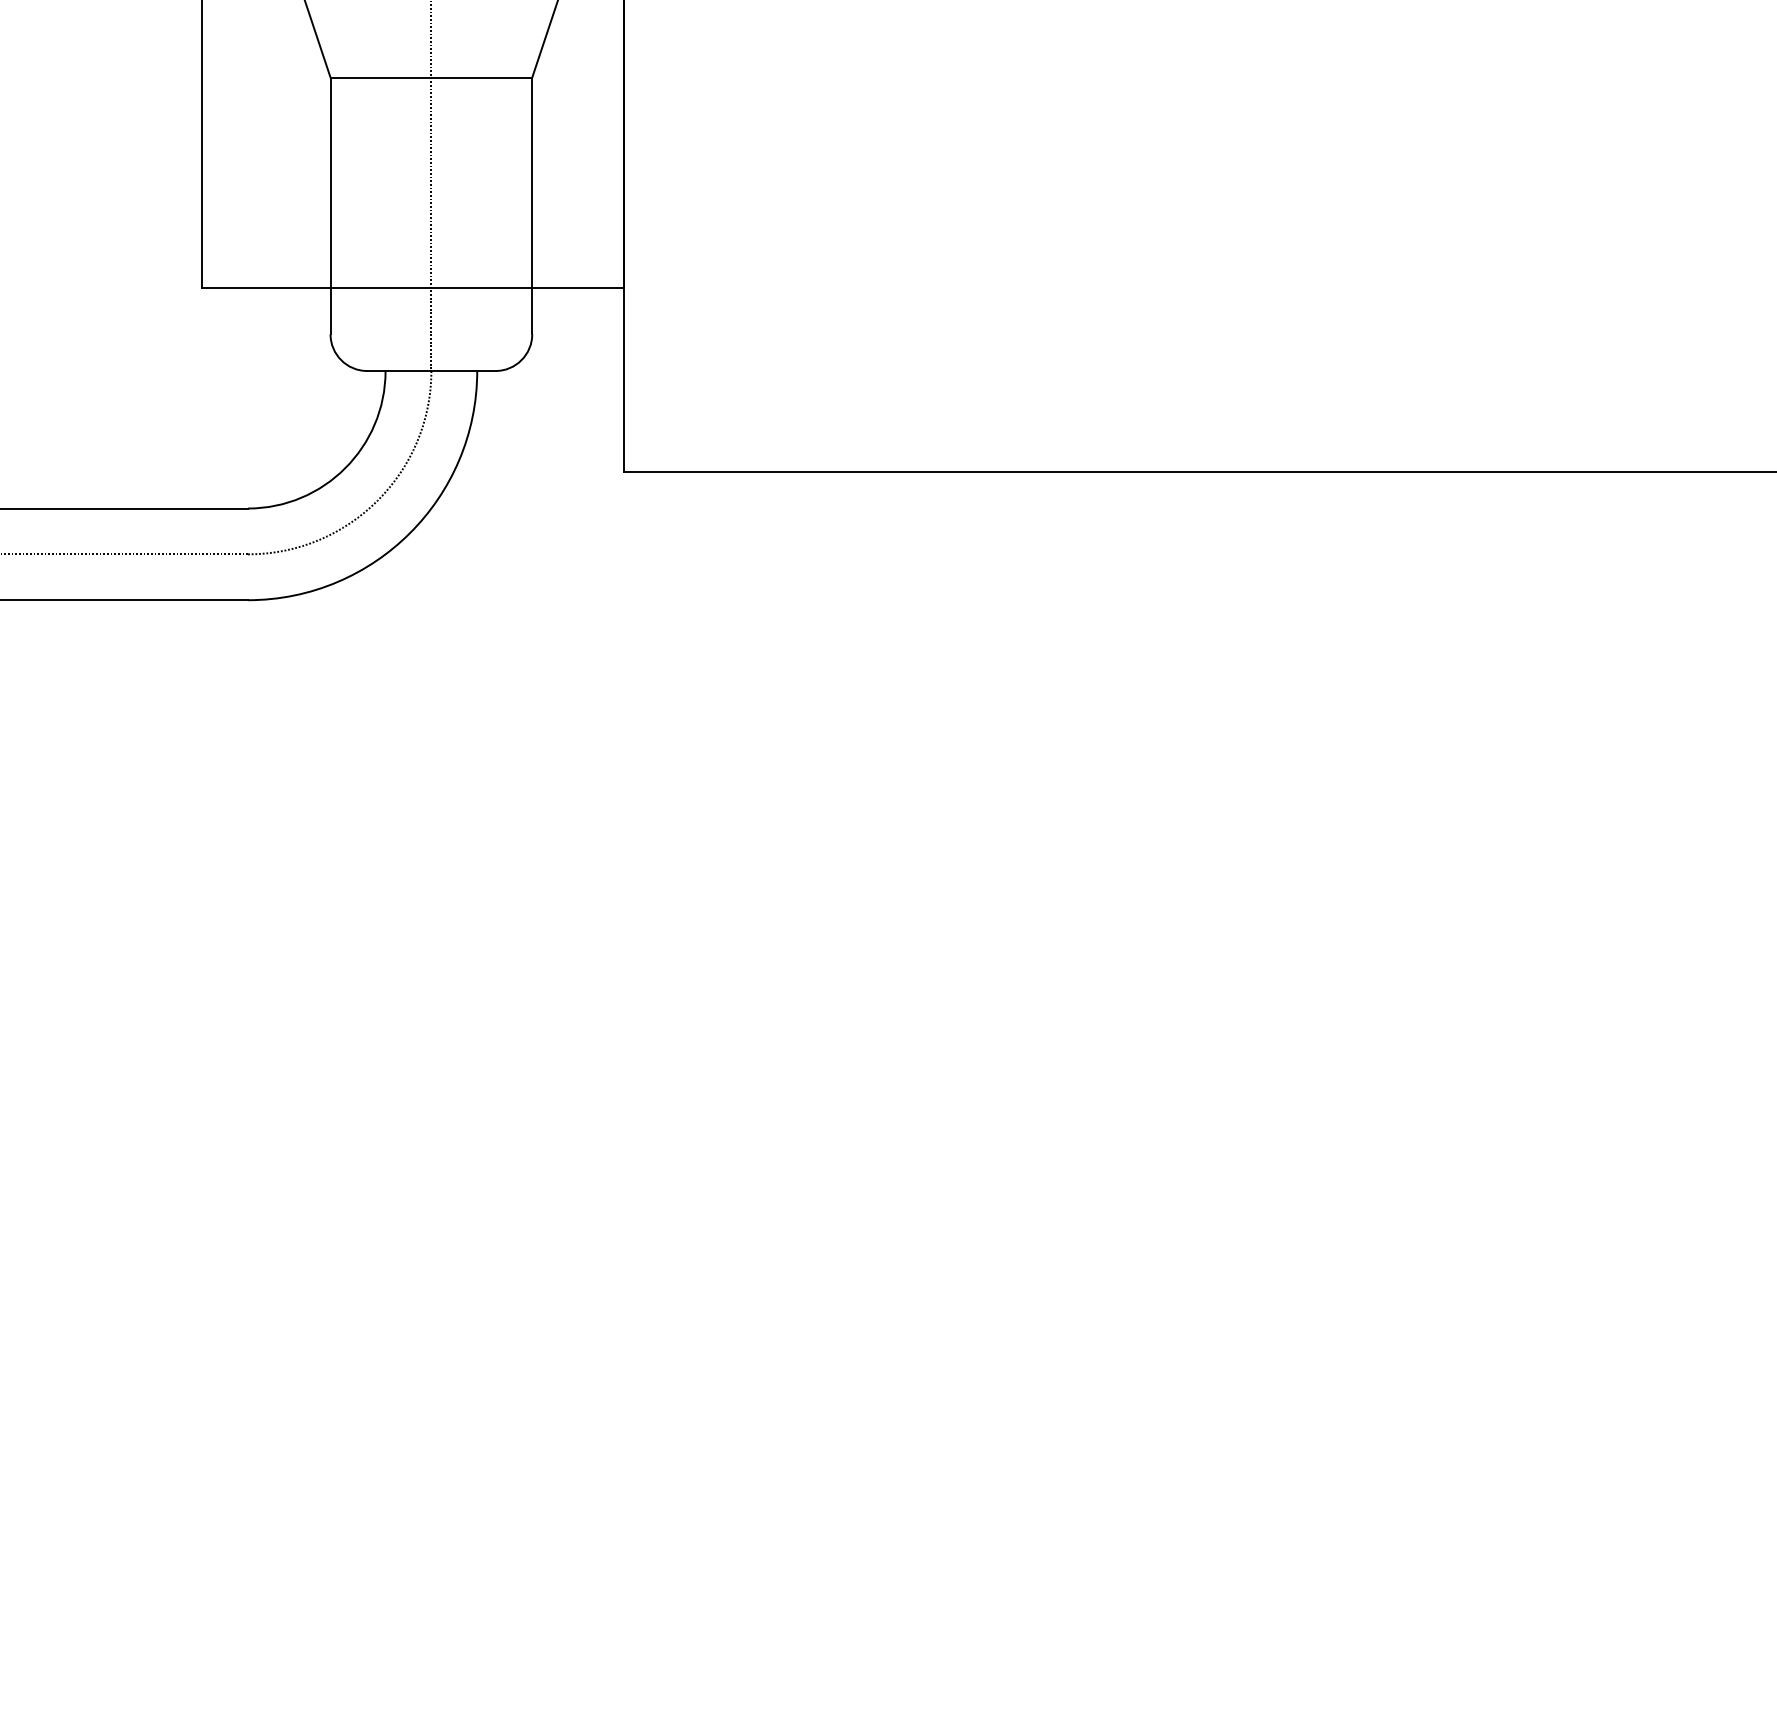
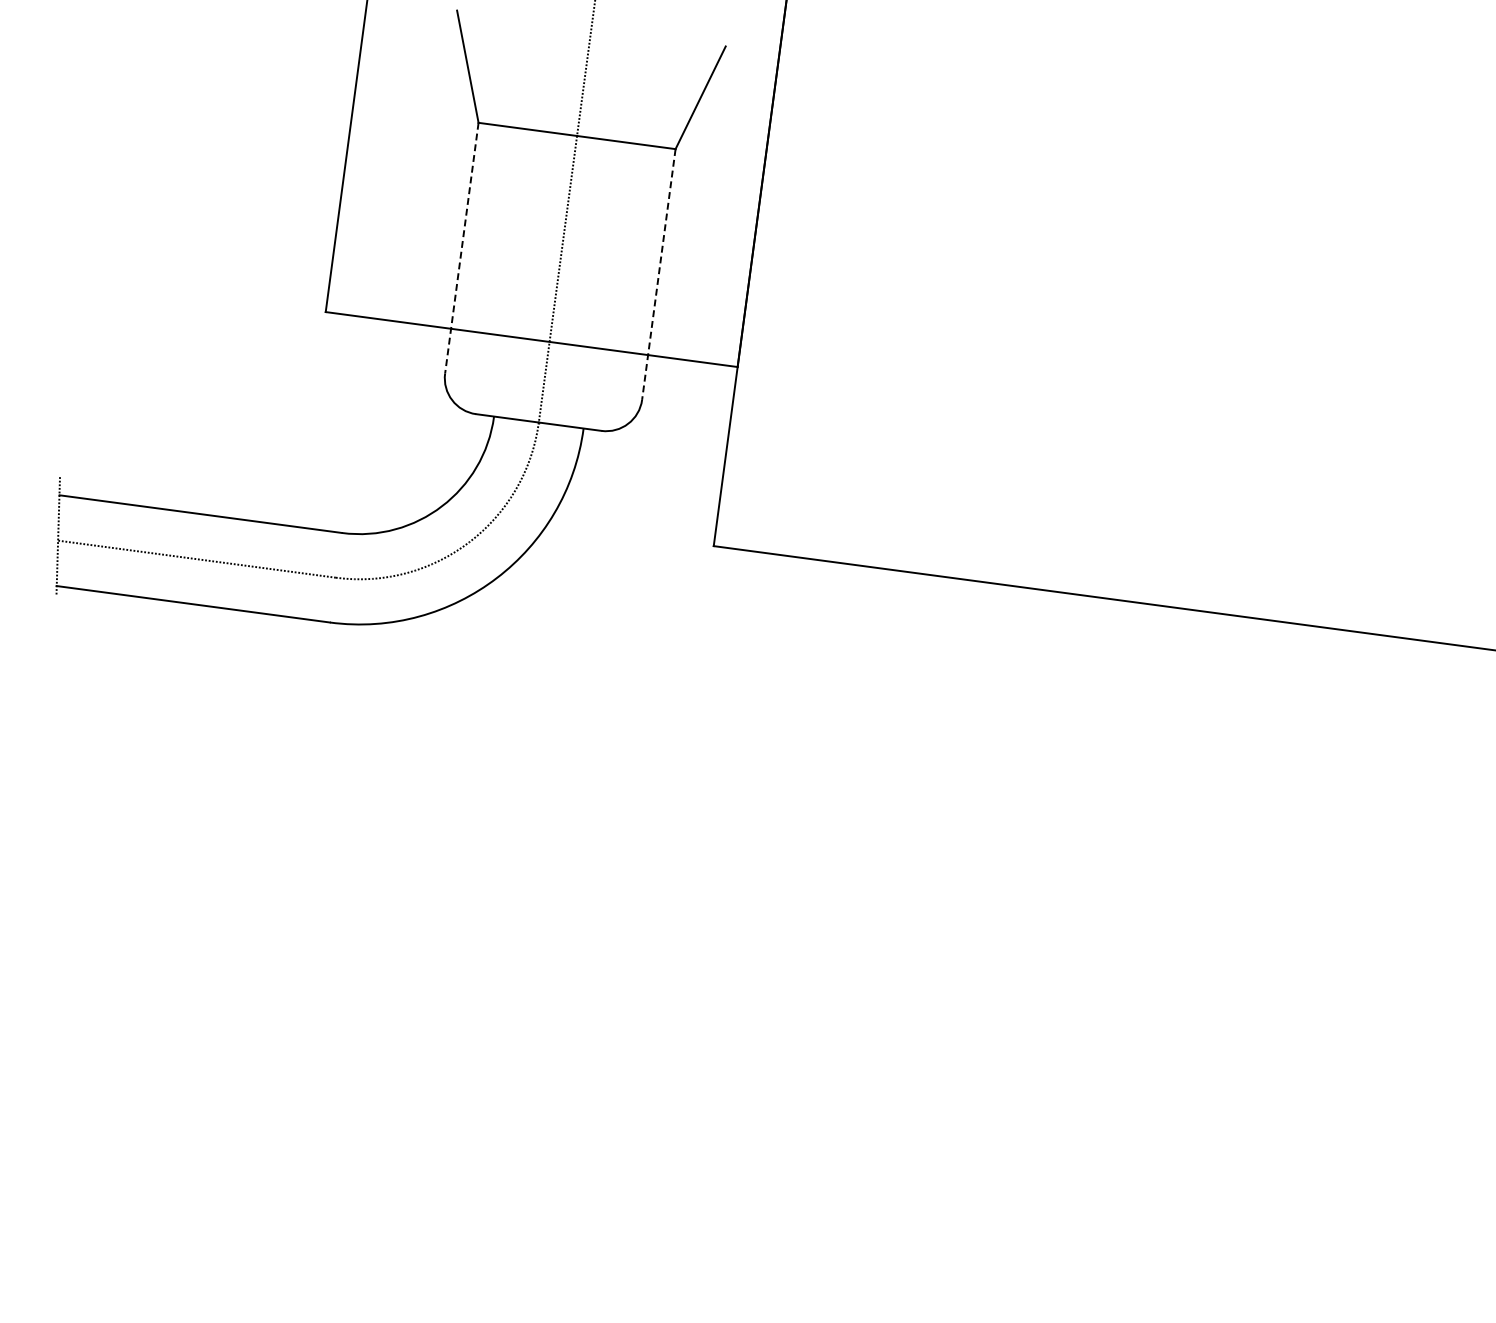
line: (330, 206) -> (461, 248), solid -> dashed
line: (532, 206) -> (659, 275), solid -> dashed

